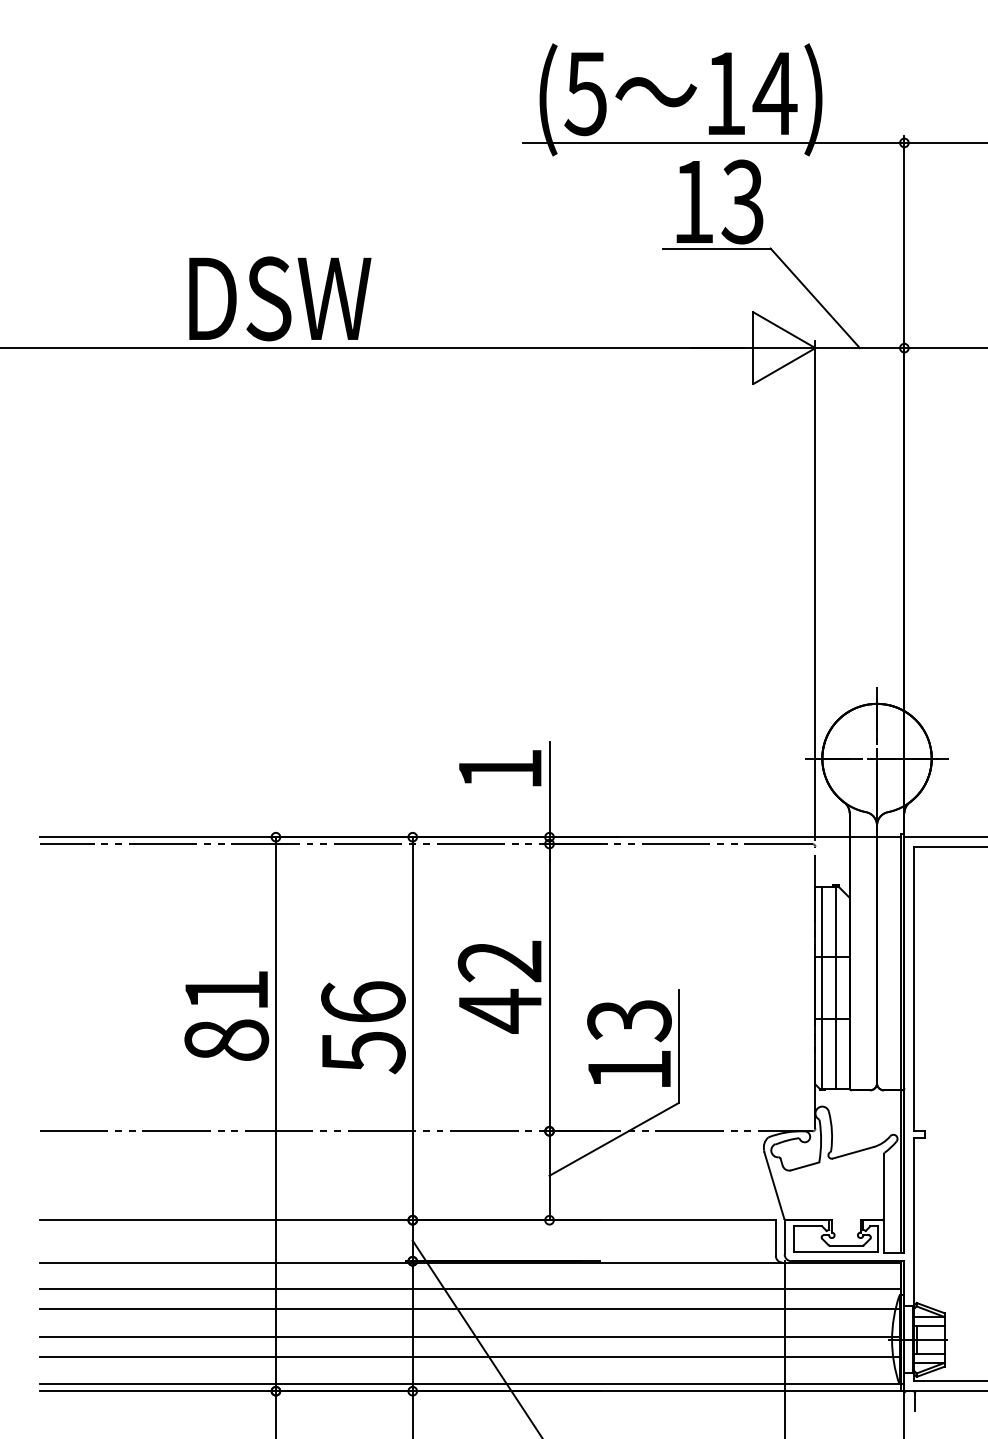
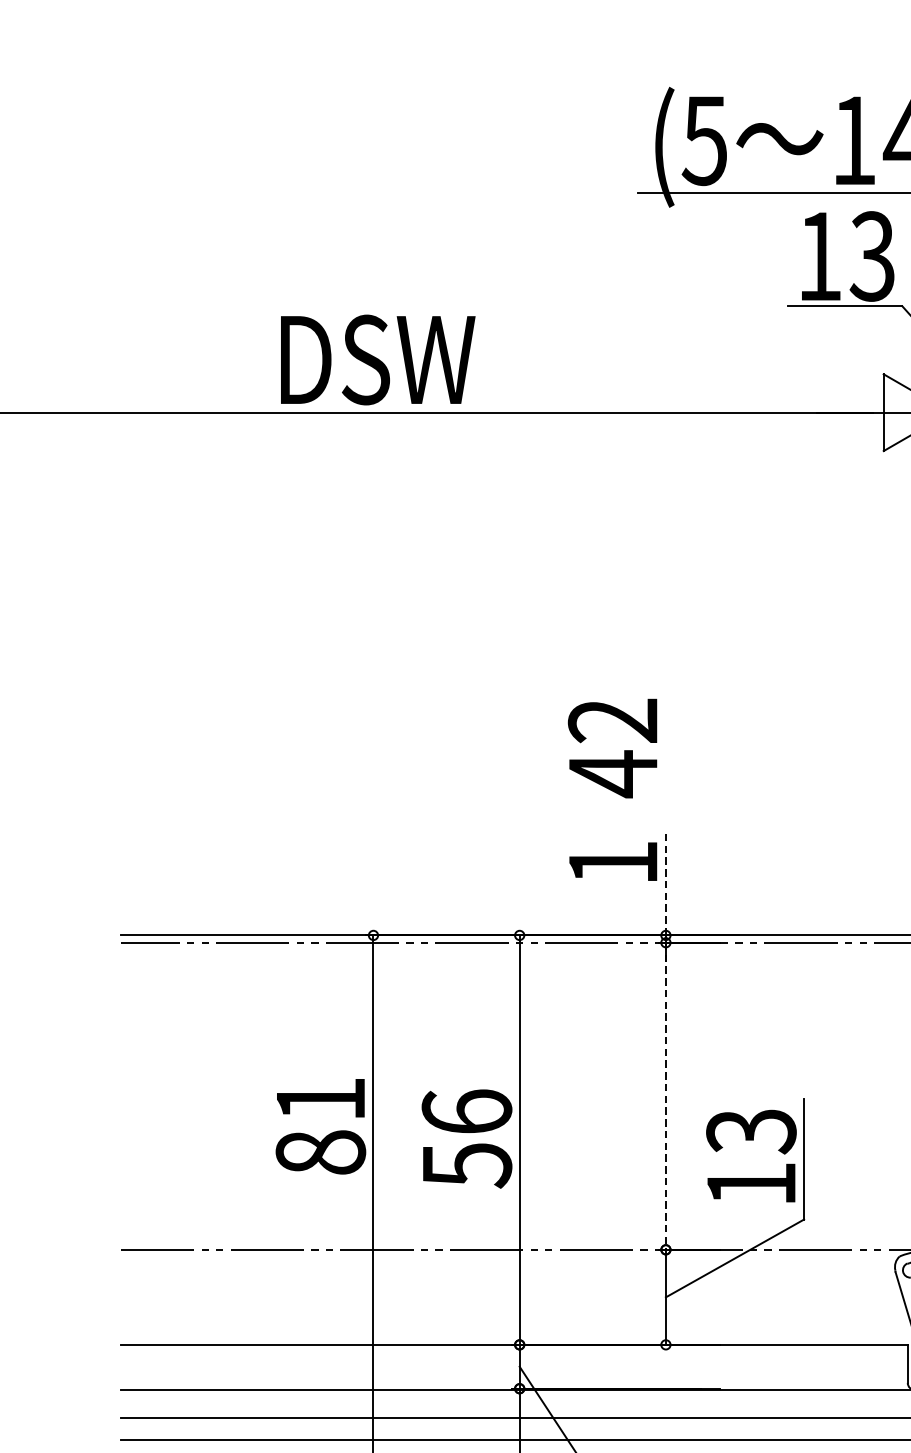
line: (549, 789) -> (665, 884), solid -> dashed
text: (499, 986) -> (612, 747), moved
line: (549, 987) -> (665, 1096), solid -> dashed

